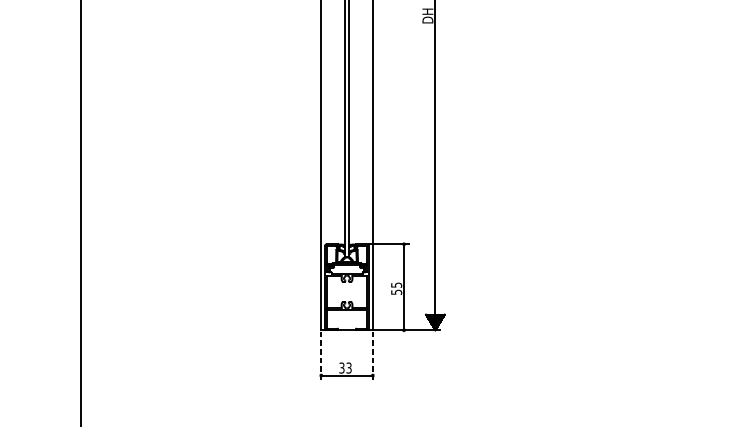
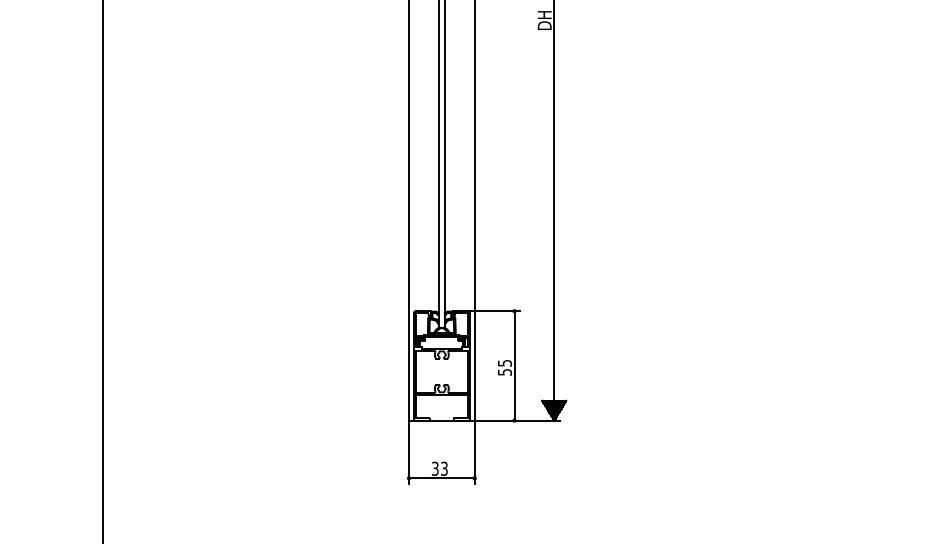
line: (321, 356) -> (409, 453), dashed -> solid
line: (372, 356) -> (474, 453), dashed -> solid

